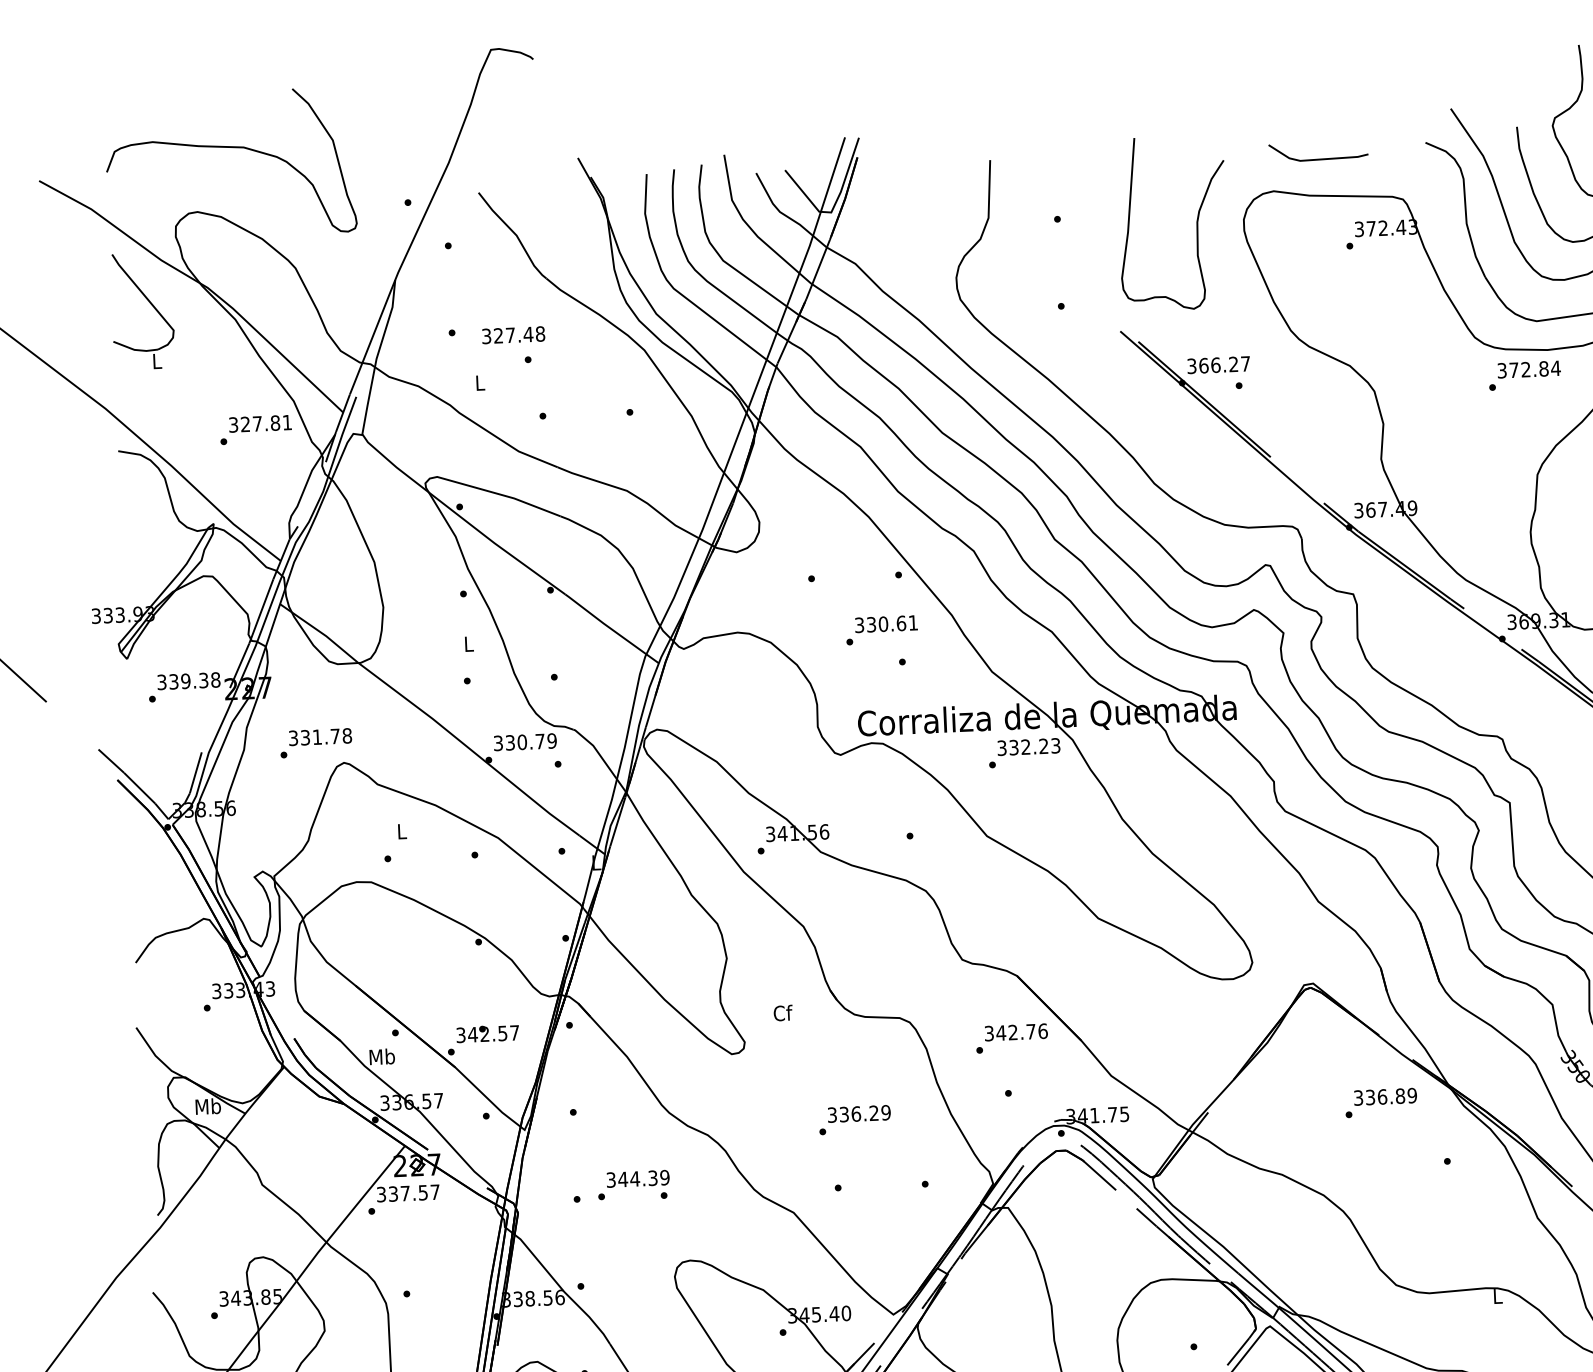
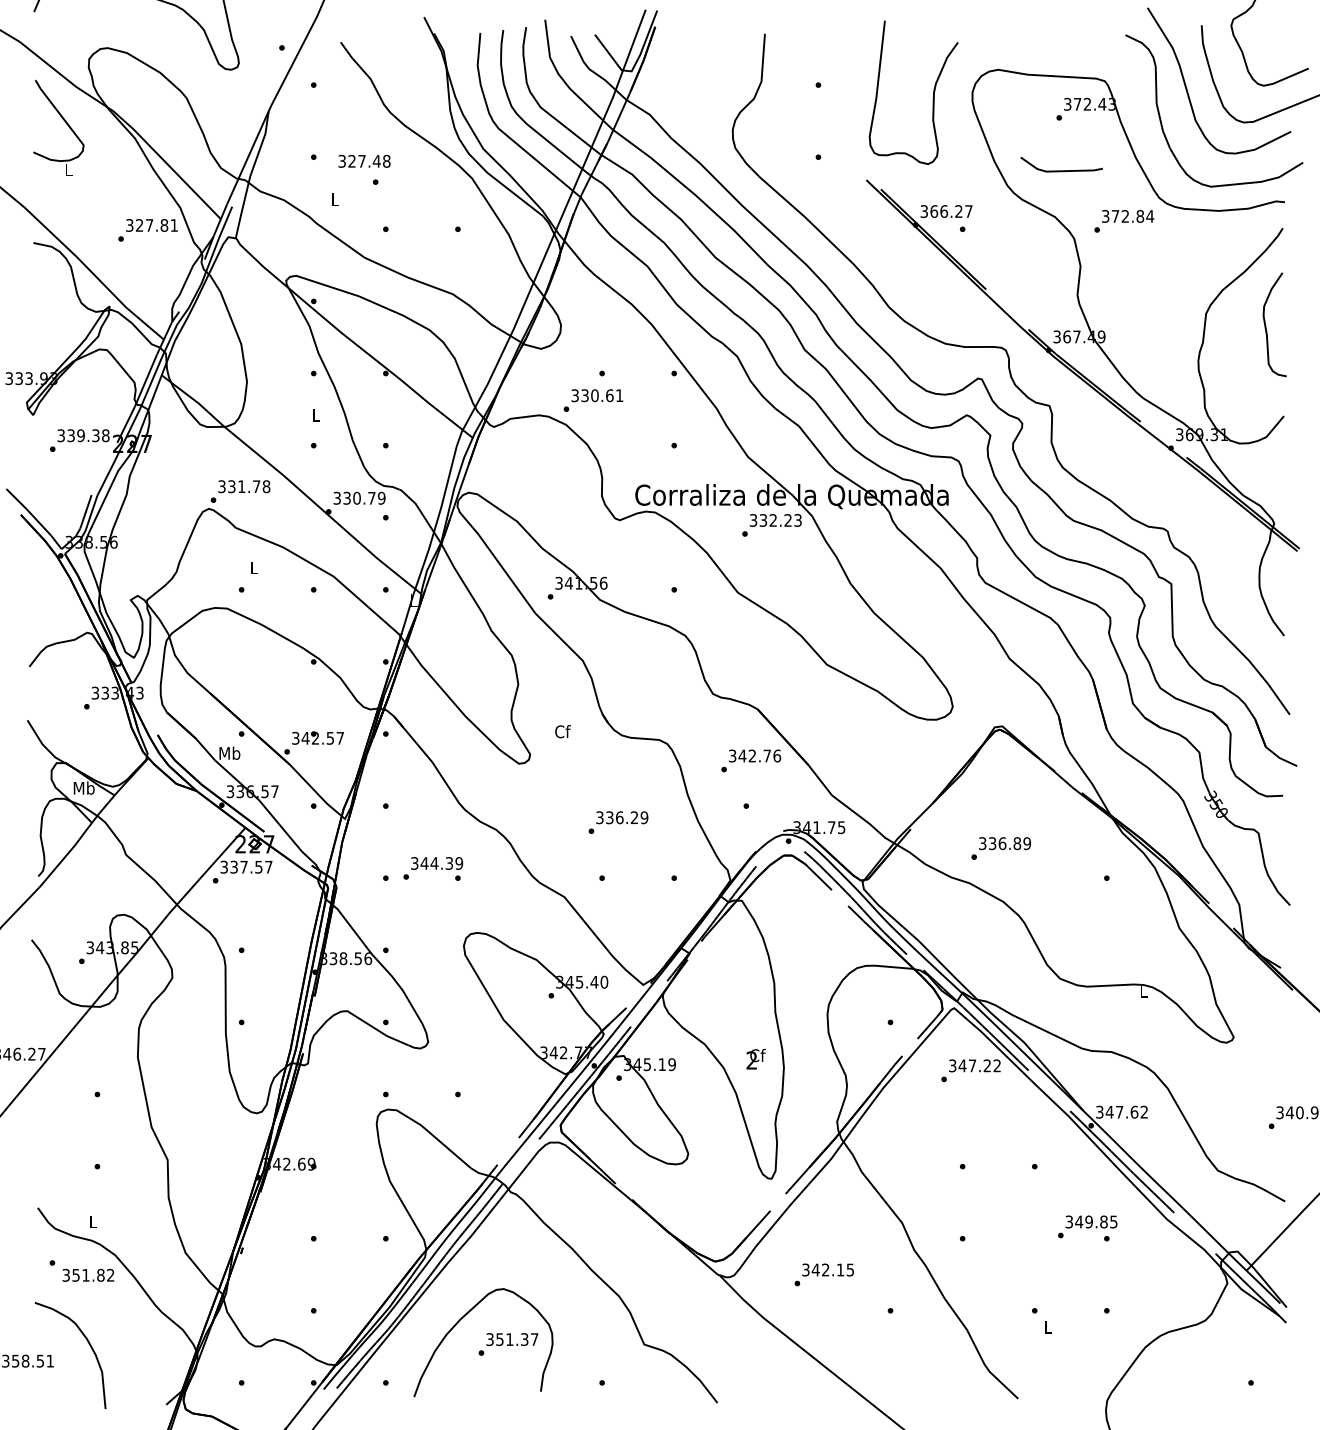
line: (1318, 158) -> (1061, 170), moved
text: (1525, 375) -> (1124, 221), moved
text: (881, 630) -> (593, 400), moved
text: (316, 743) -> (240, 491), moved
text: (1381, 1102) -> (1001, 848), moved

